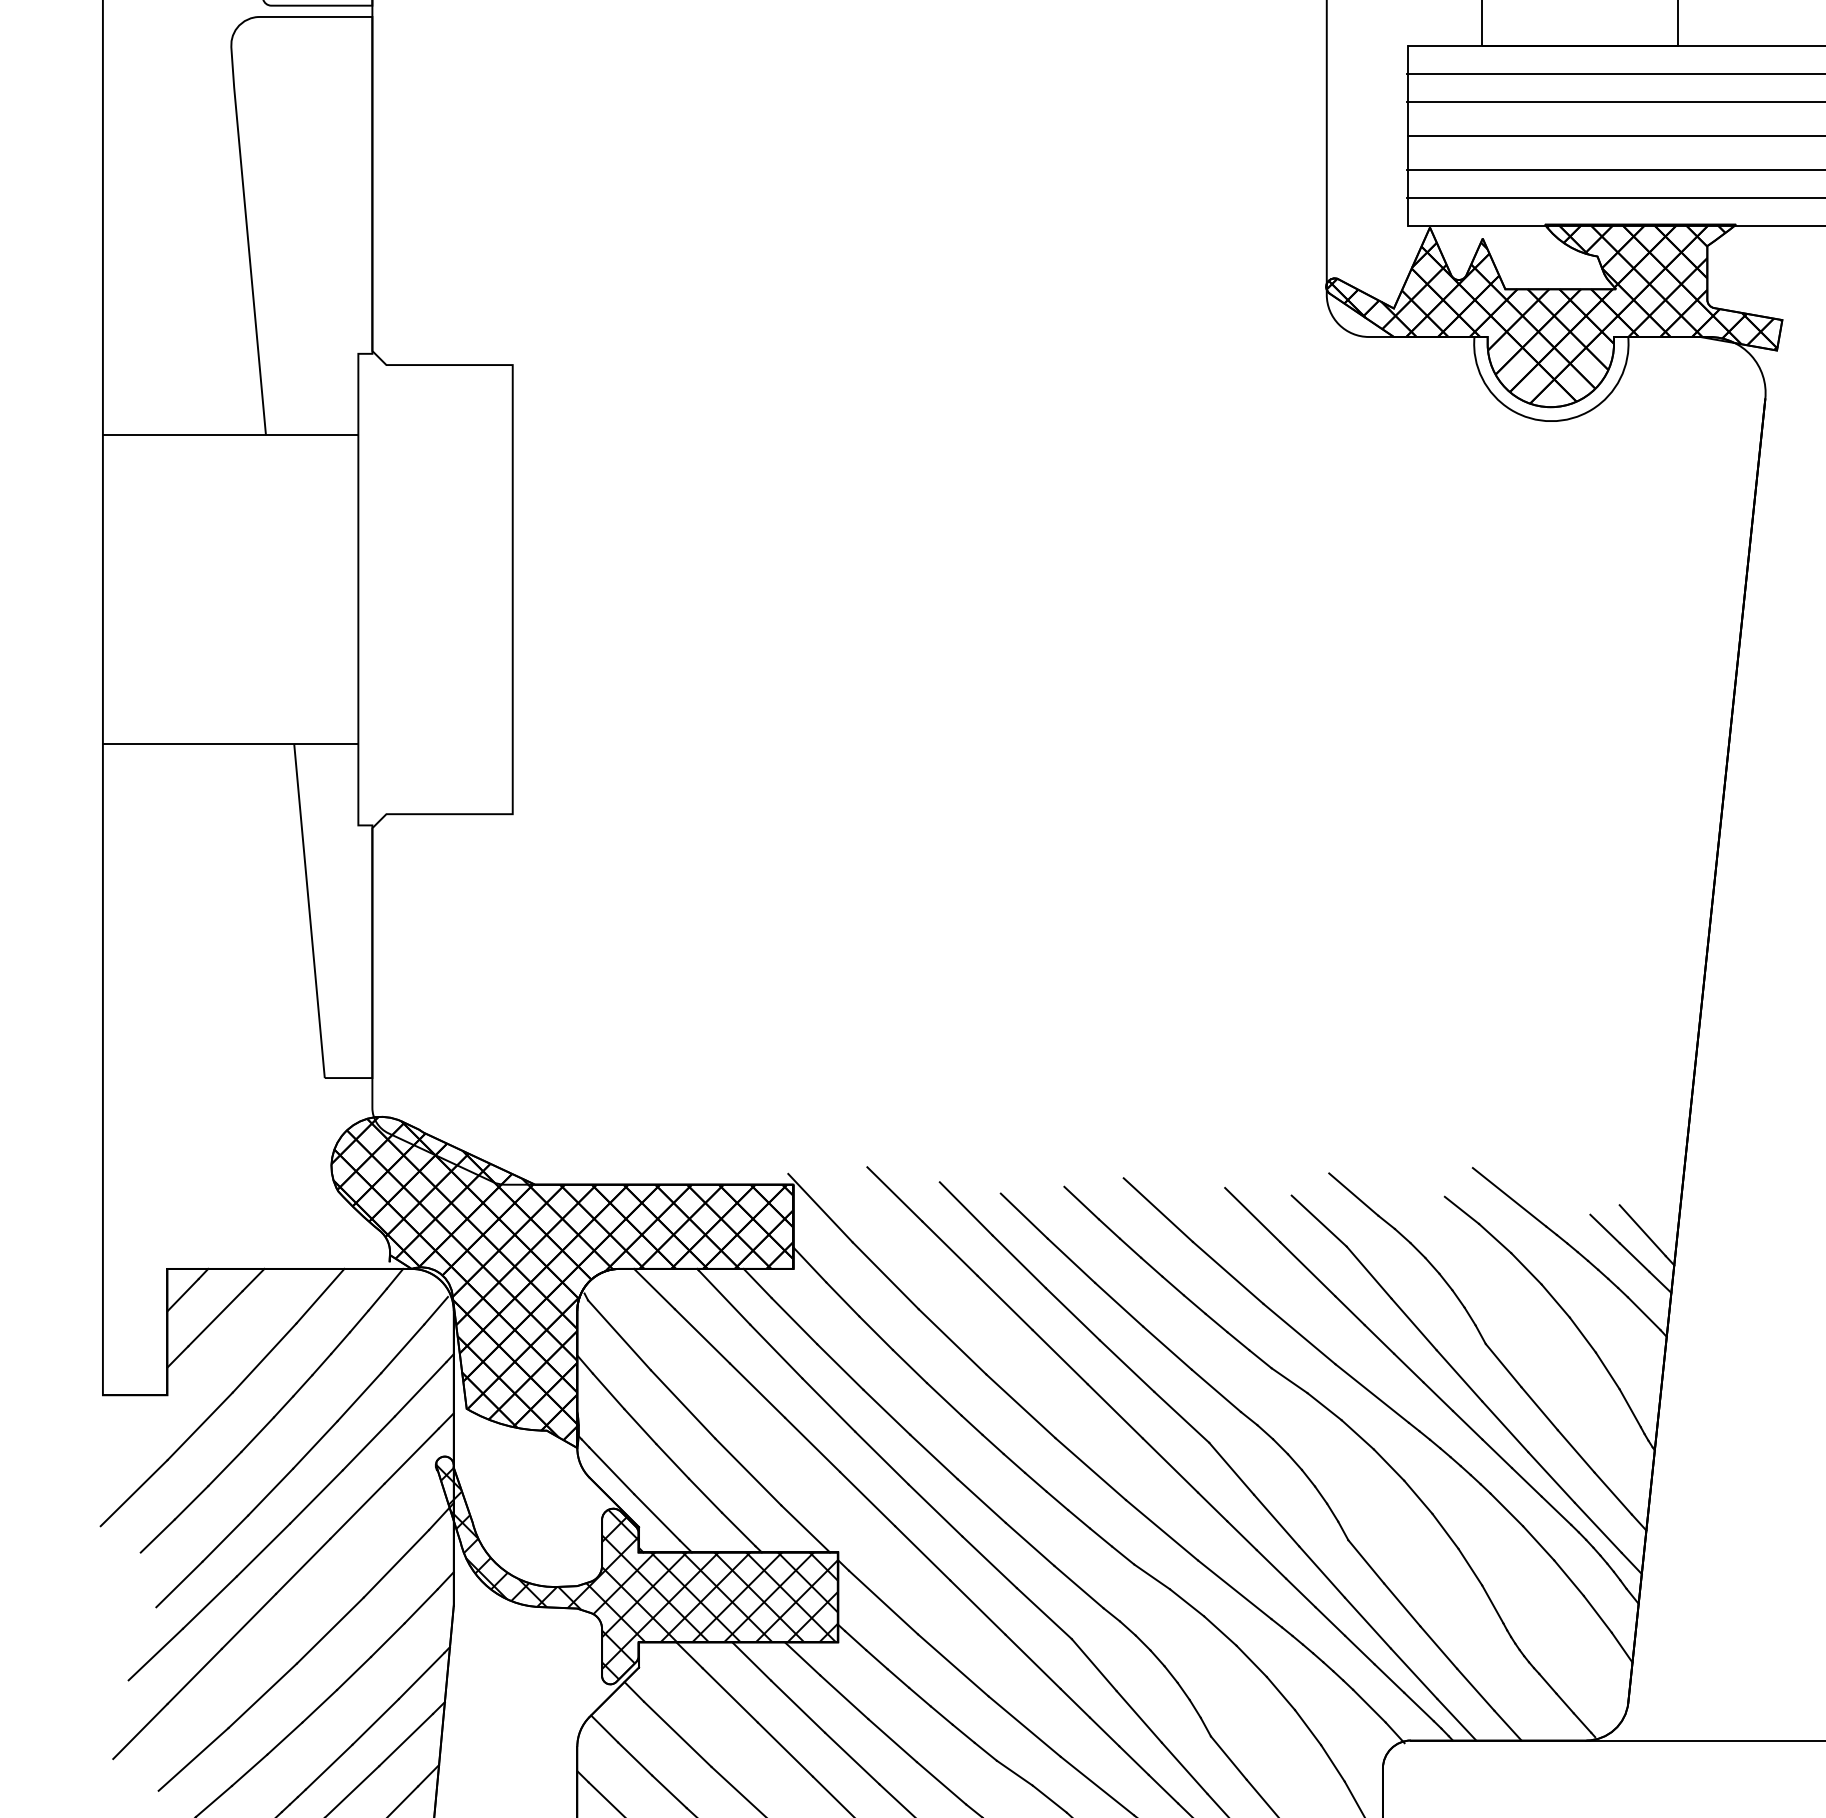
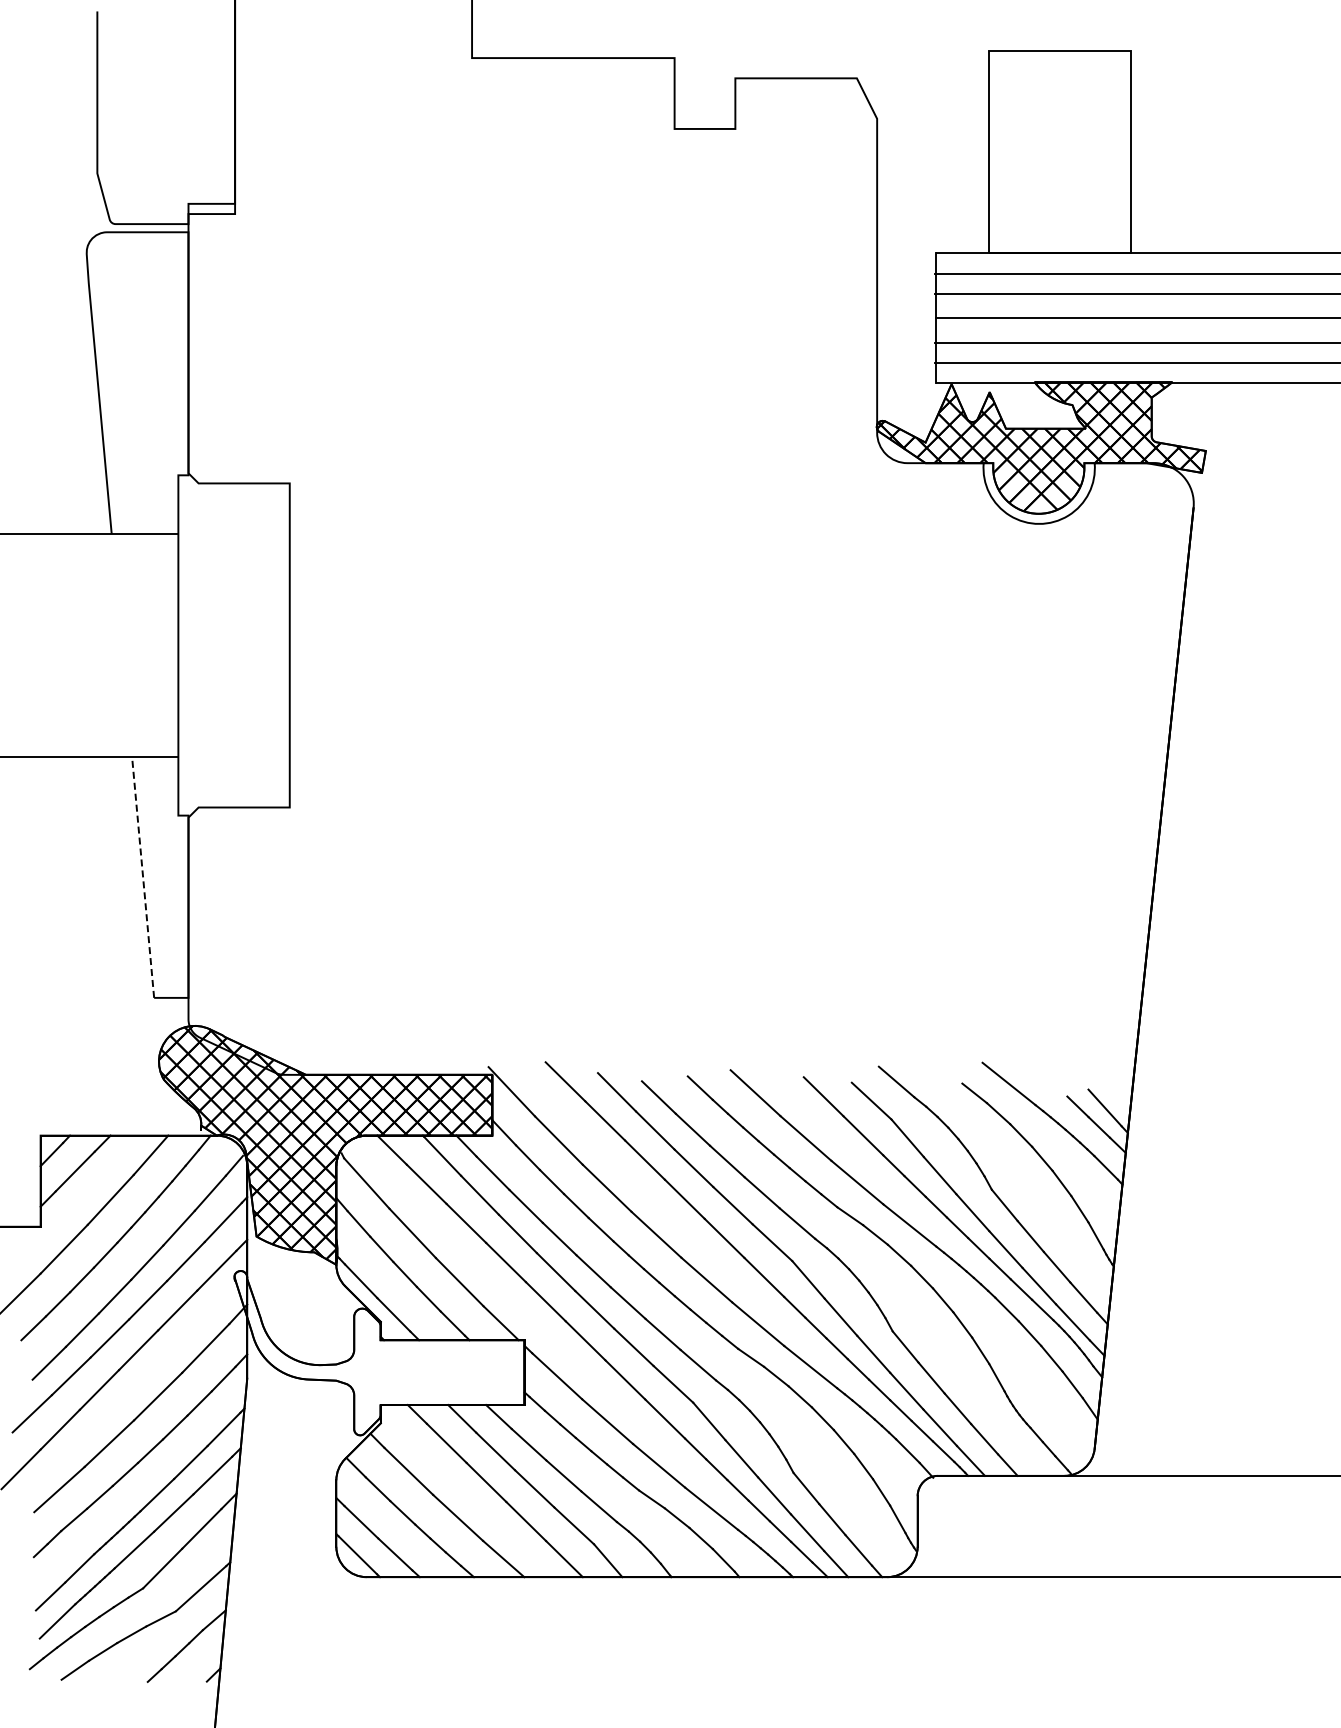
line: (310, 909) -> (143, 876), solid -> dashed
hatch: (637, 1572) -> (379, 1354), removed

